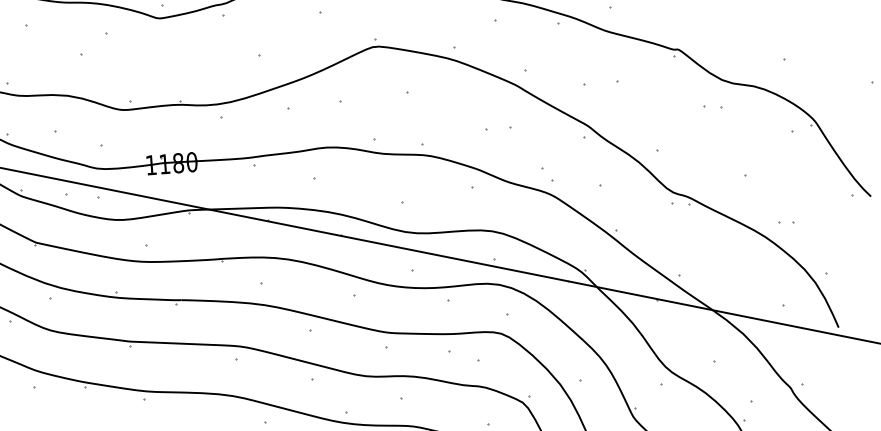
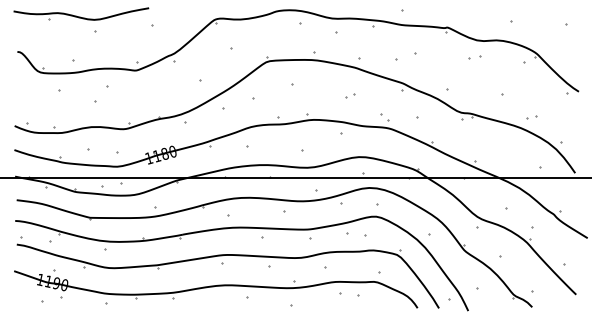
part: (498, 128) -> (350, 95), size x0.62

